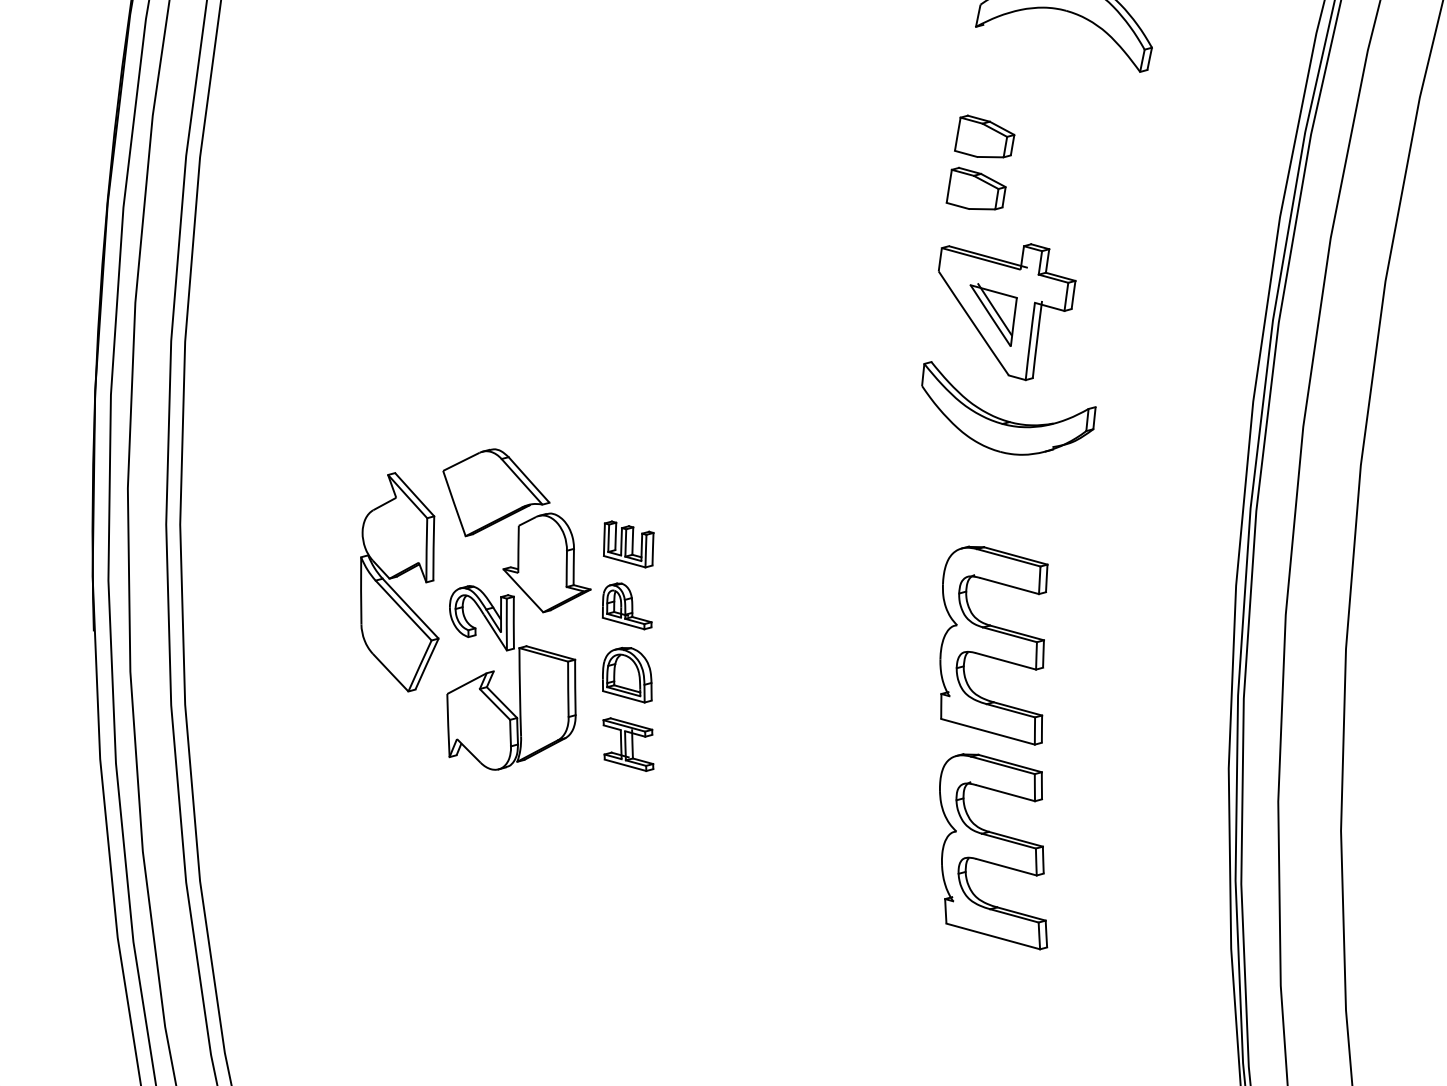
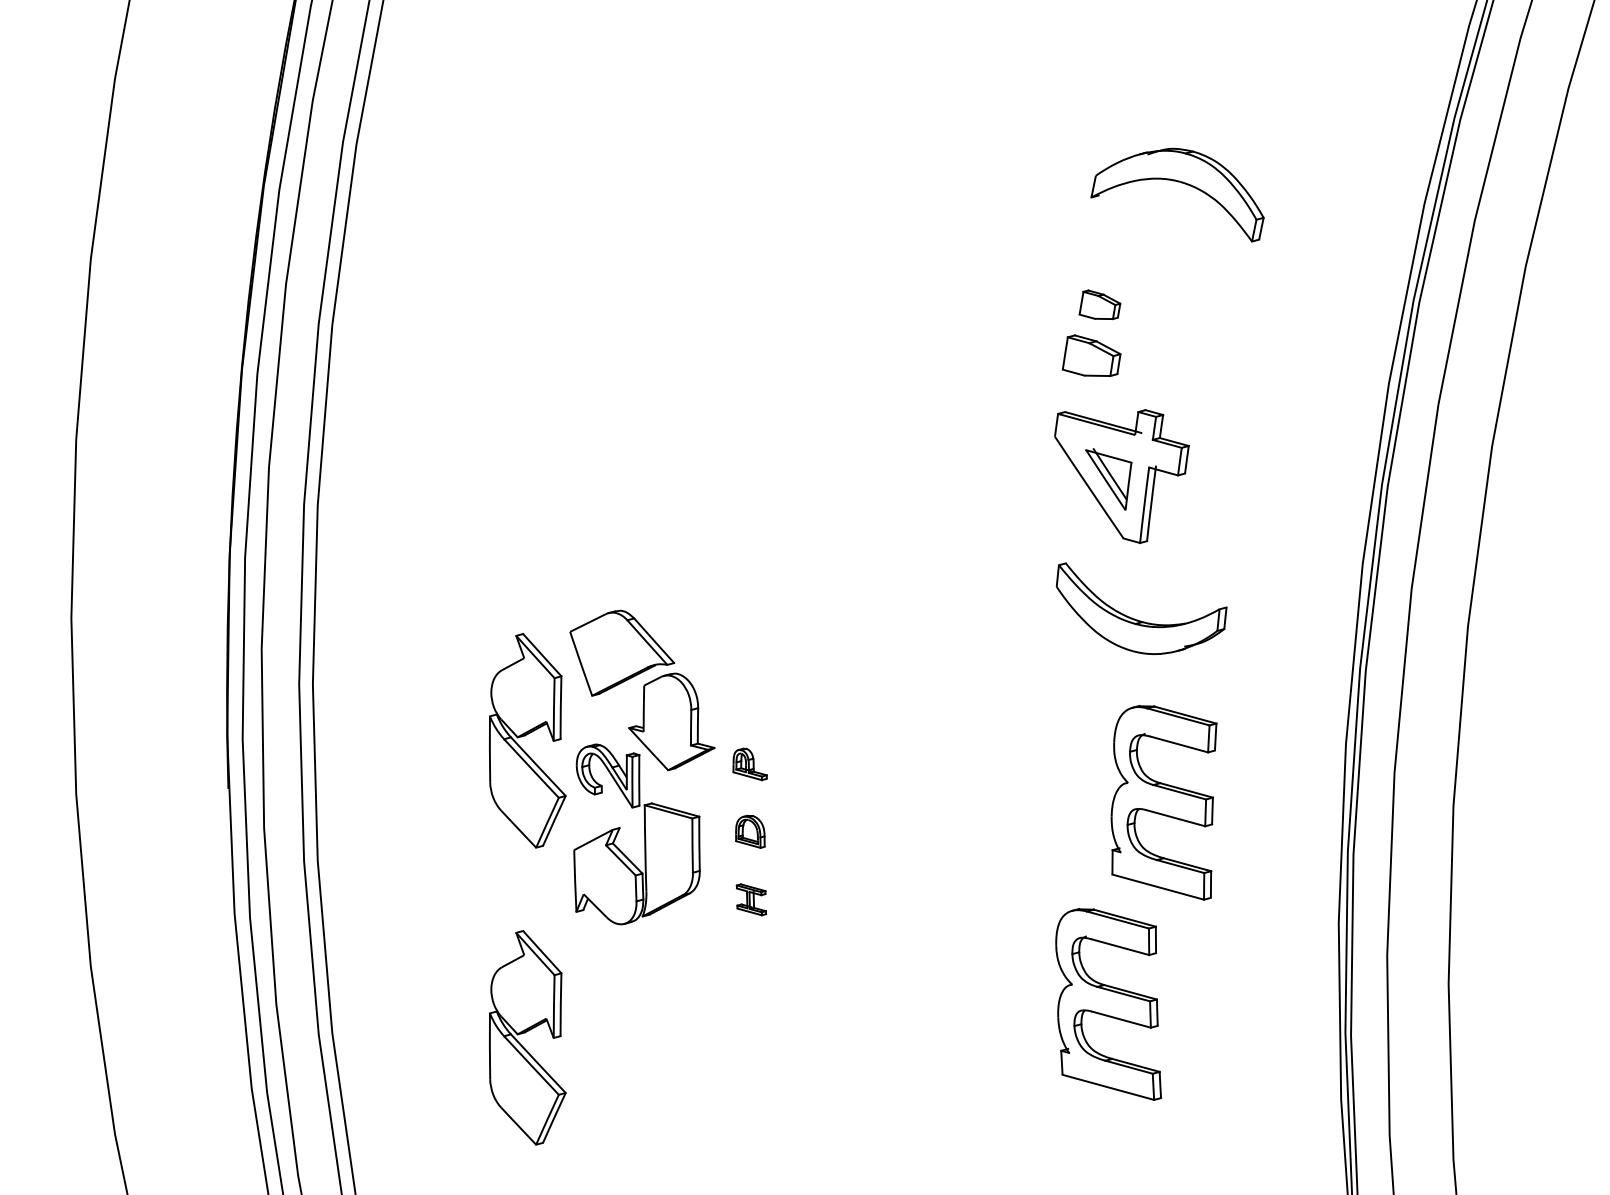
part: (984, 136) -> (1099, 304), size x0.7
part: (1004, 419) -> (1137, 619), moved
part: (628, 544) -> (751, 703), removed
part: (626, 606) -> (749, 764), size x0.7
part: (993, 645) -> (1163, 802), moved
part: (627, 674) -> (750, 831), size x0.6
part: (628, 744) -> (751, 899), size x0.6
part: (399, 885) -> (527, 1037), added

